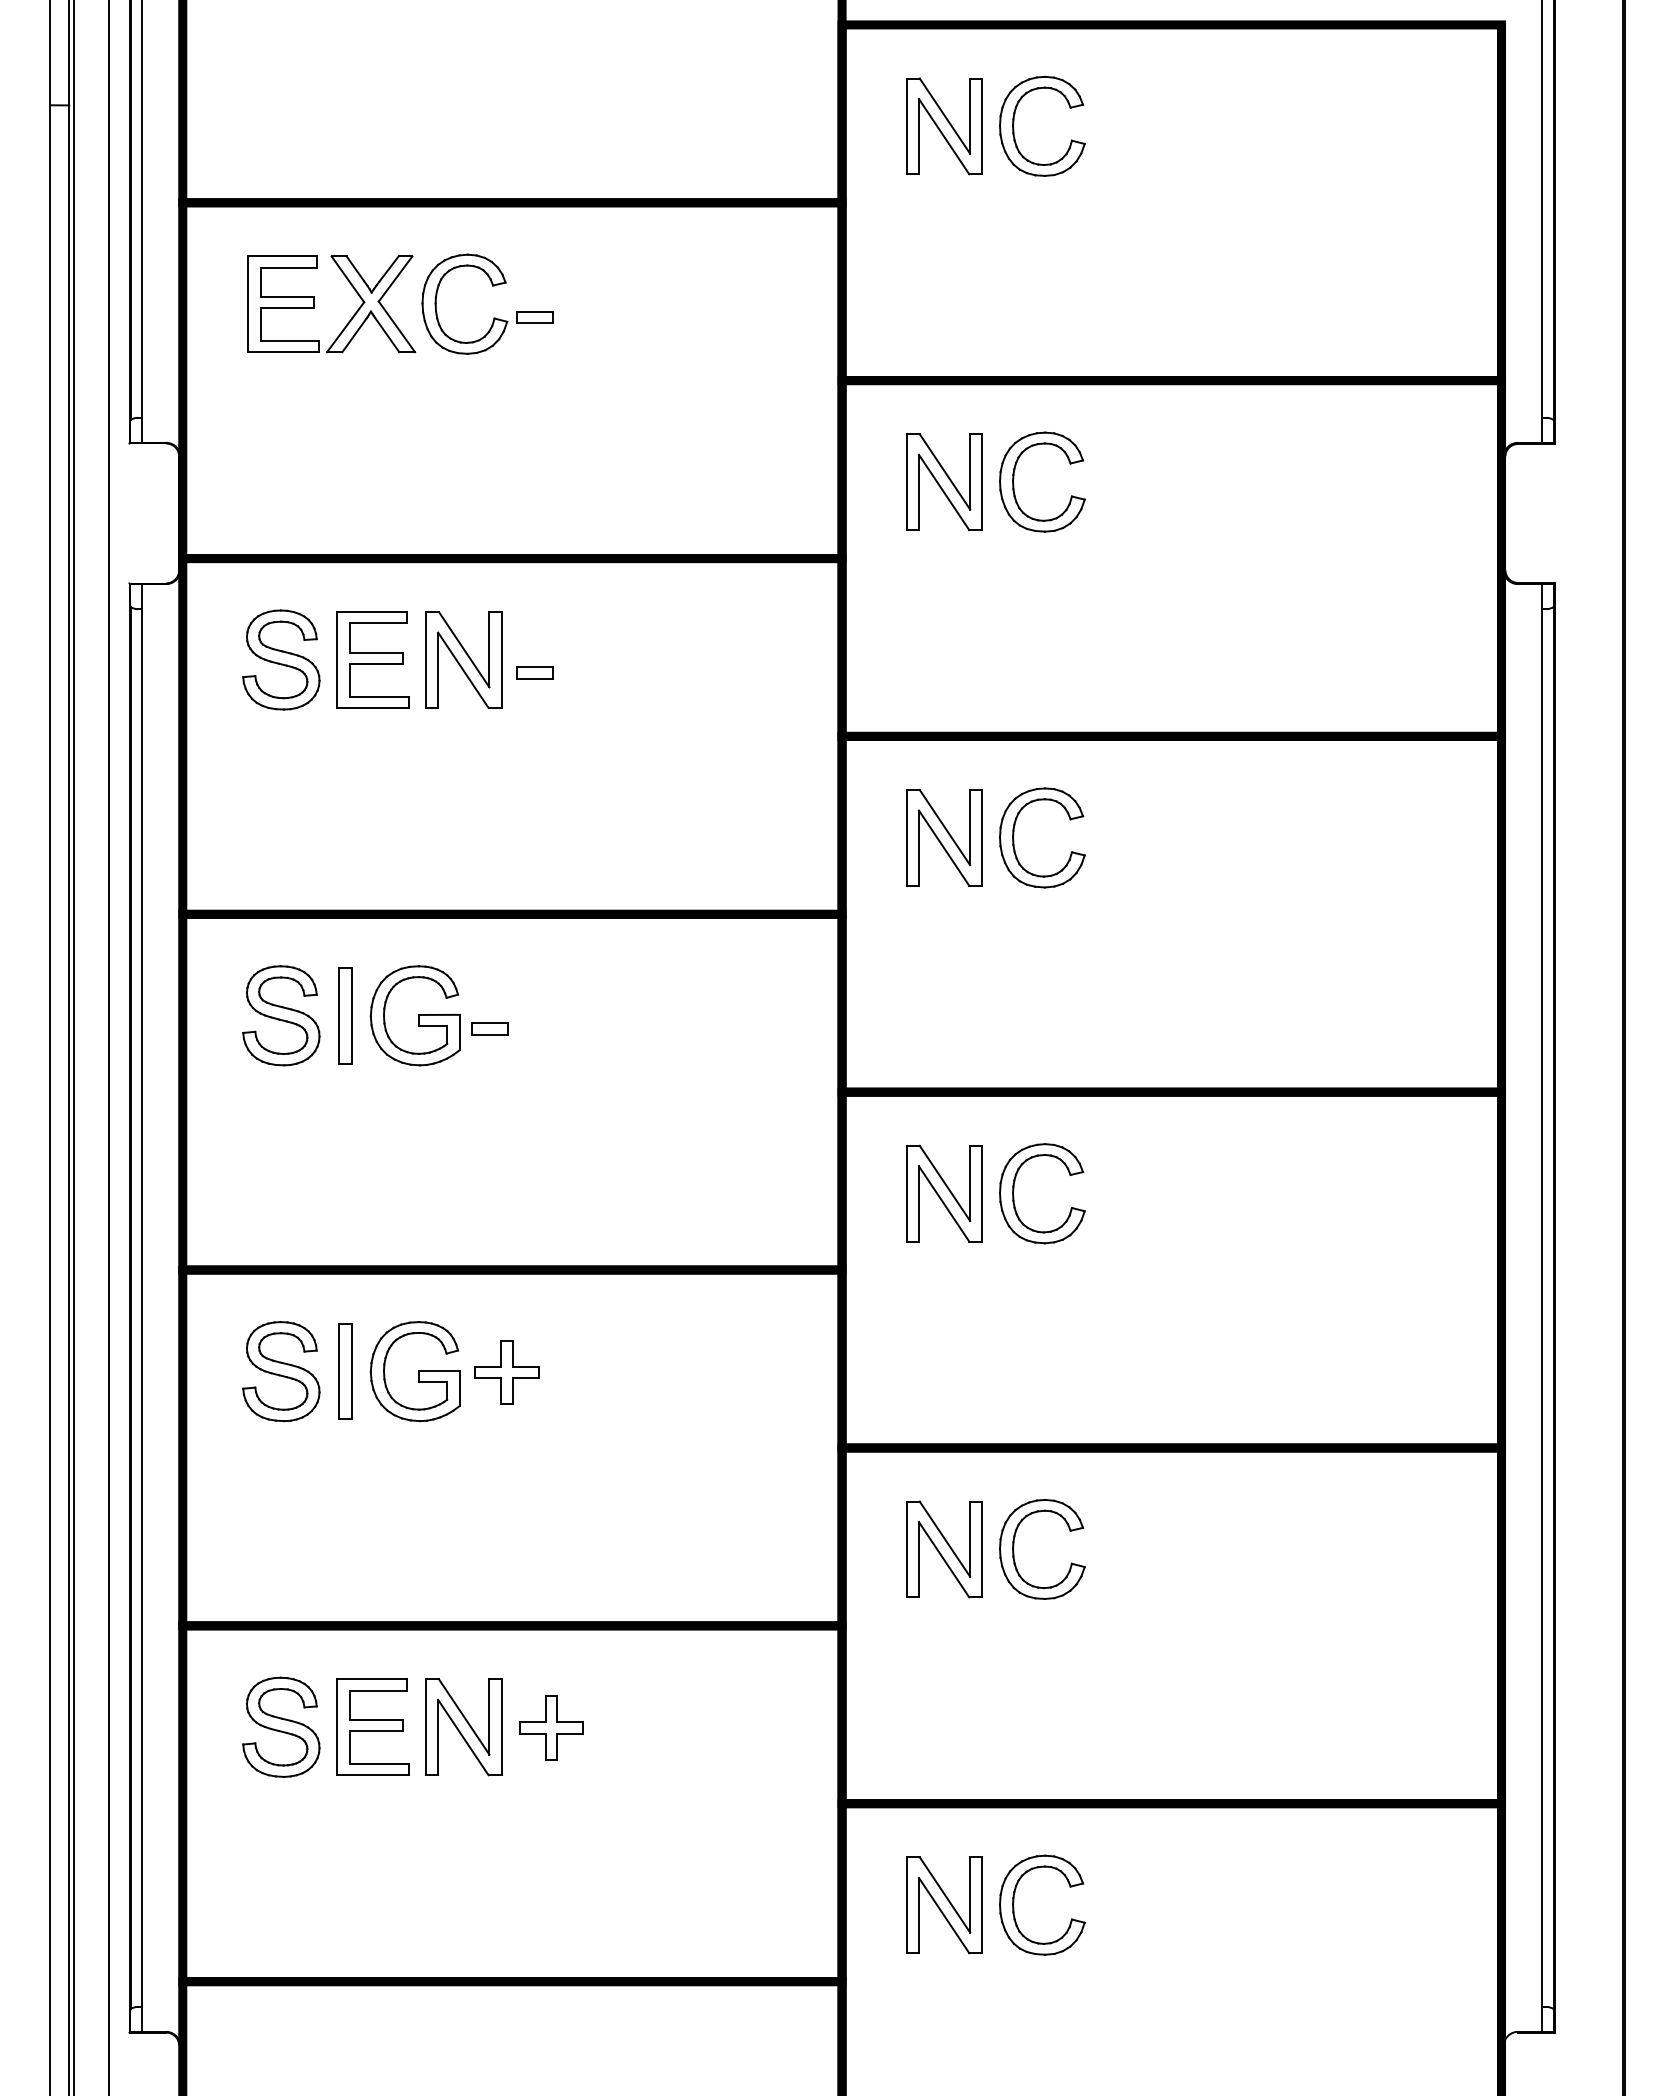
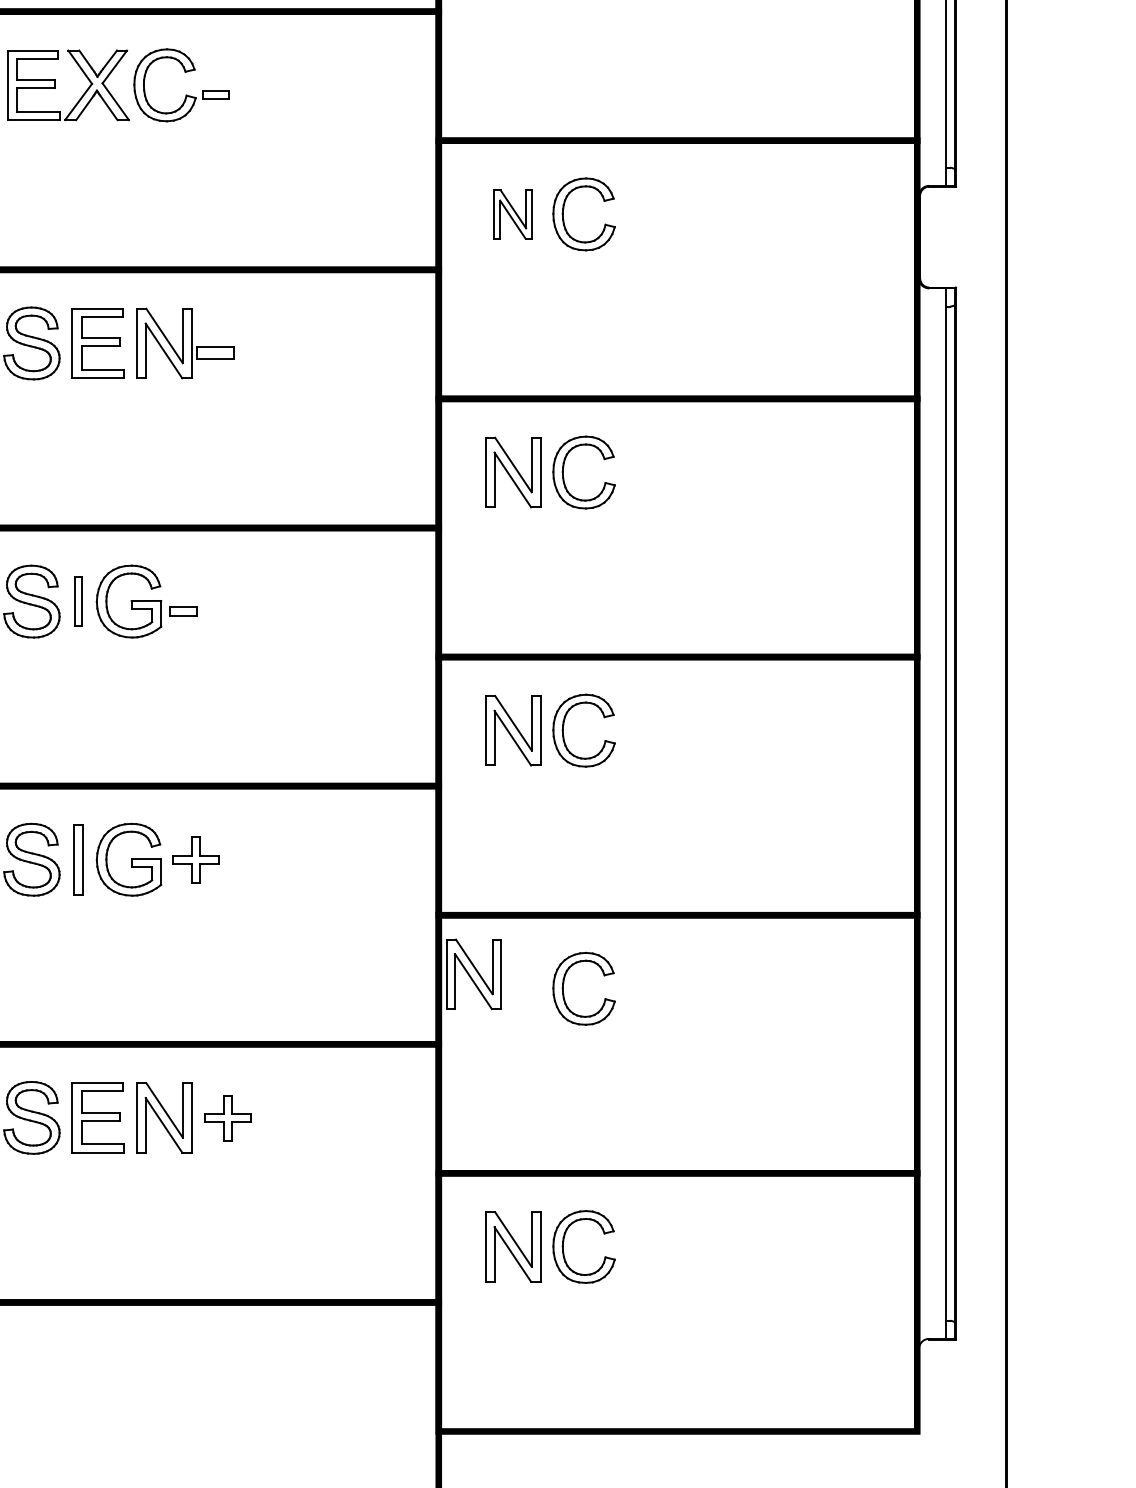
part: (944, 482) -> (513, 214), size x0.7
part: (534, 672) -> (215, 352), size x1.4
part: (345, 1015) -> (78, 601), size x0.7
part: (944, 1549) -> (473, 974), moved

